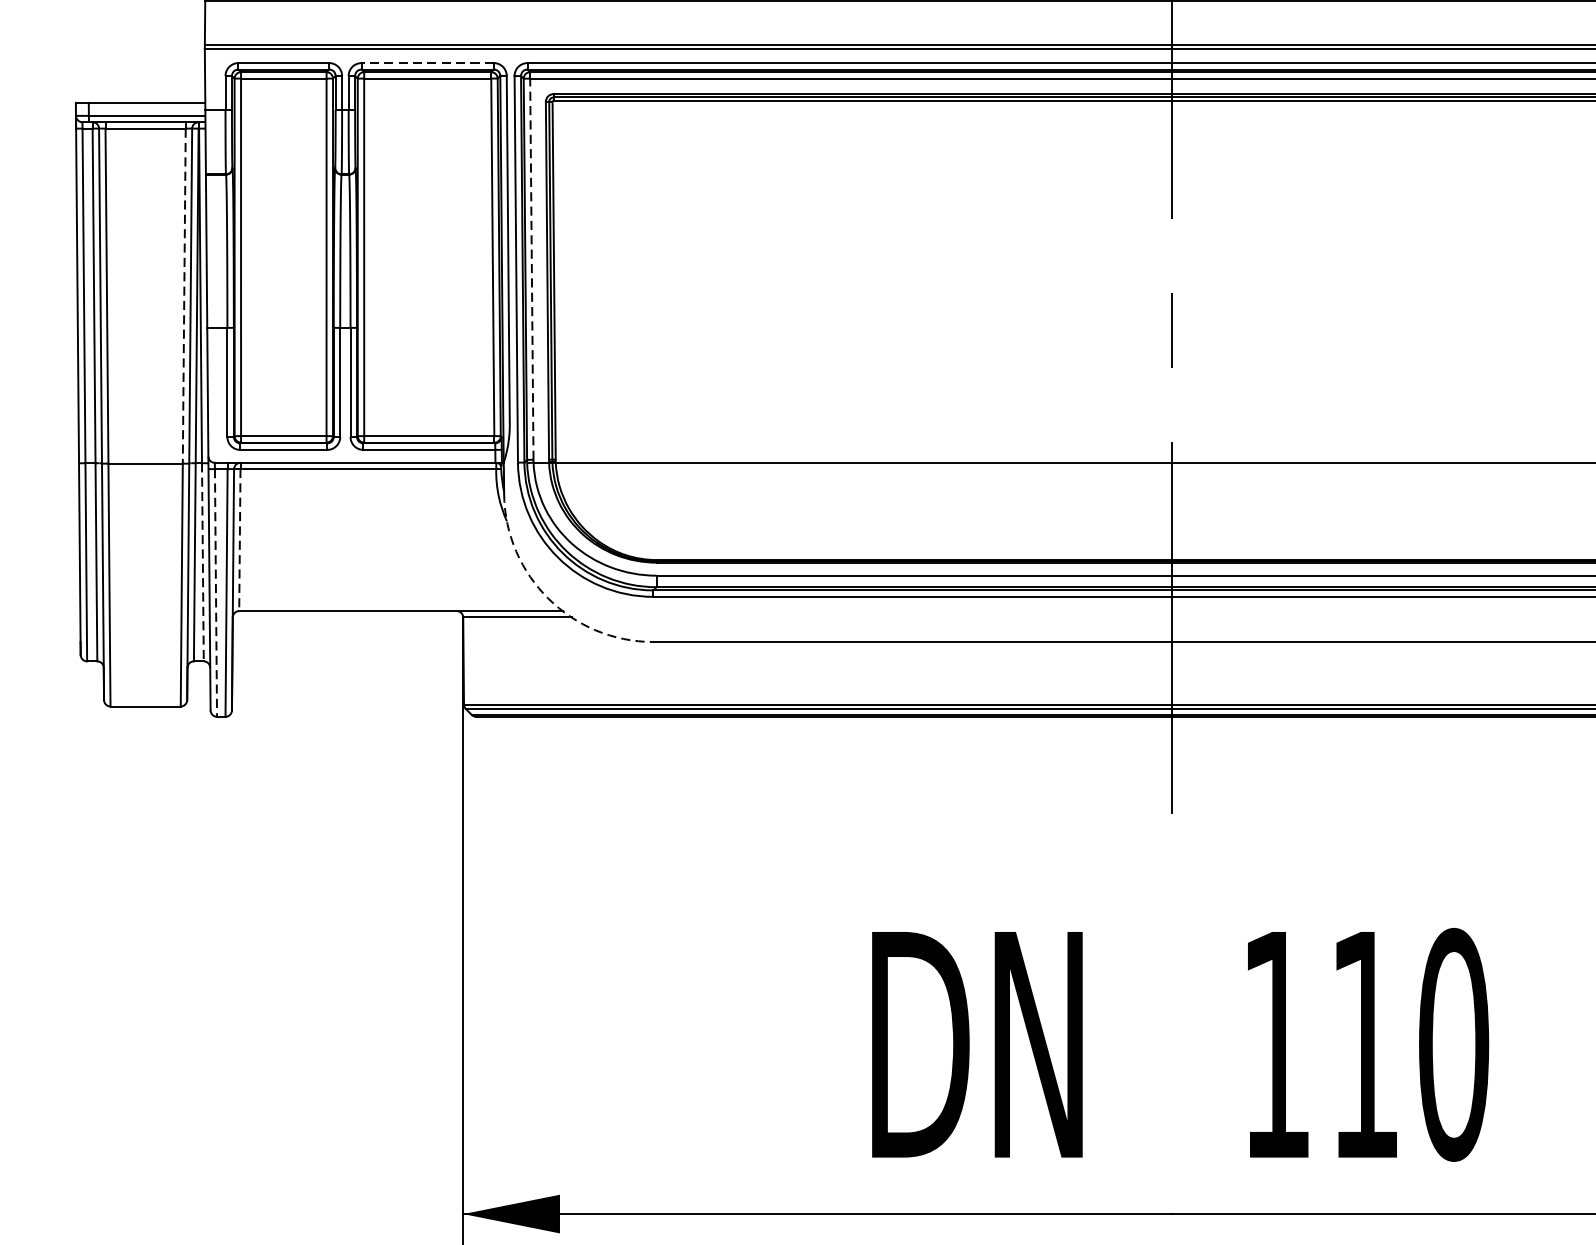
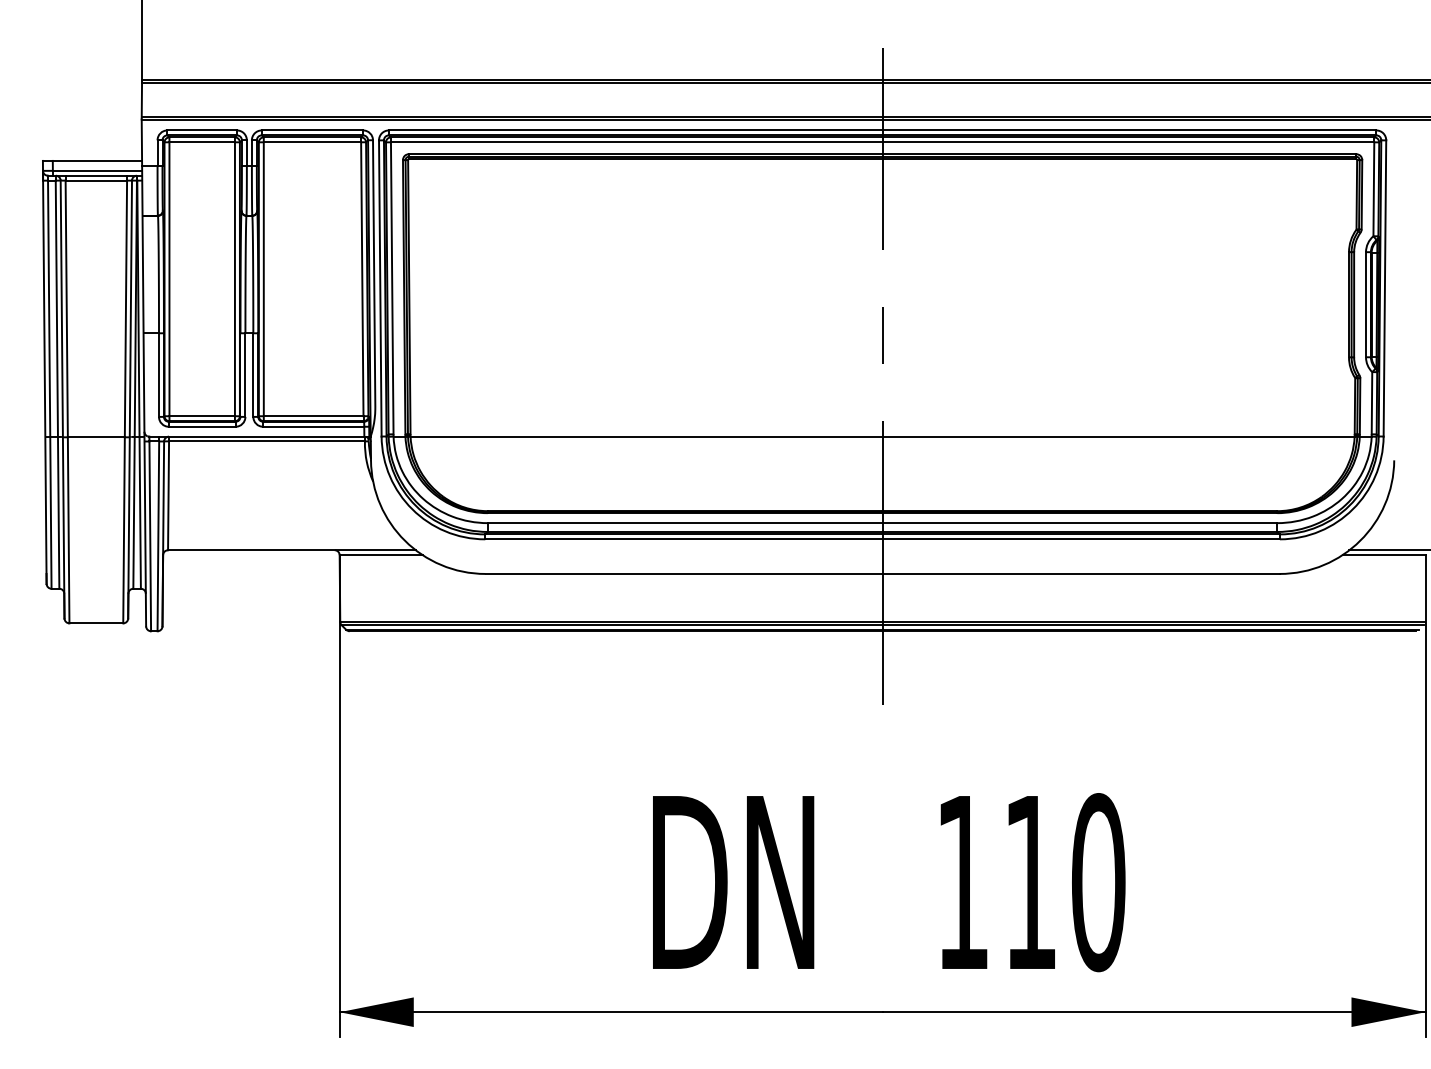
line: (427, 63) -> (312, 130), dashed -> solid
line: (532, 268) -> (392, 287), dashed -> solid
line: (183, 296) -> (125, 309), dashed -> solid
line: (239, 540) -> (168, 496), dashed -> solid
line: (203, 561) -> (140, 512), dashed -> solid
line: (216, 593) -> (150, 536), dashed -> solid
arc: (547, 598) -> (404, 540), dashed -> solid

